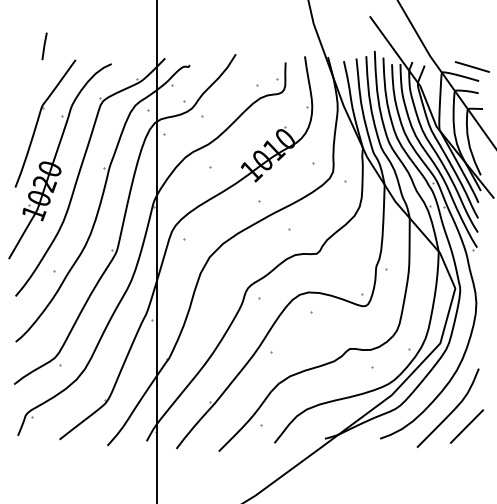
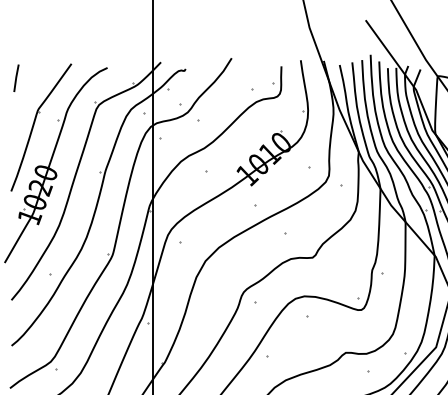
line: (44, 46) -> (16, 78), moved

